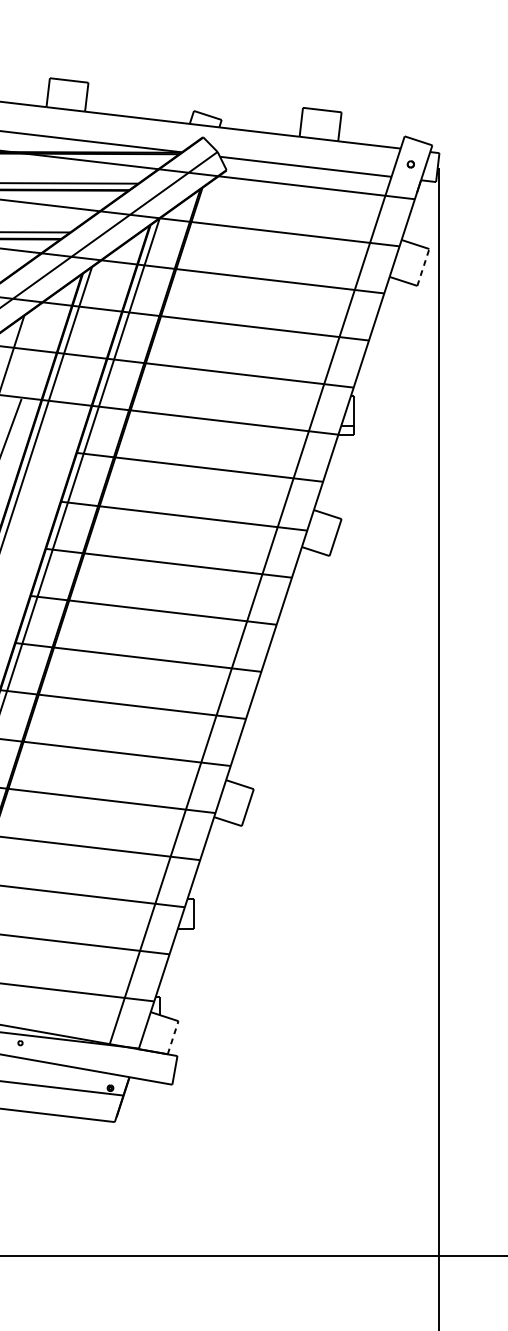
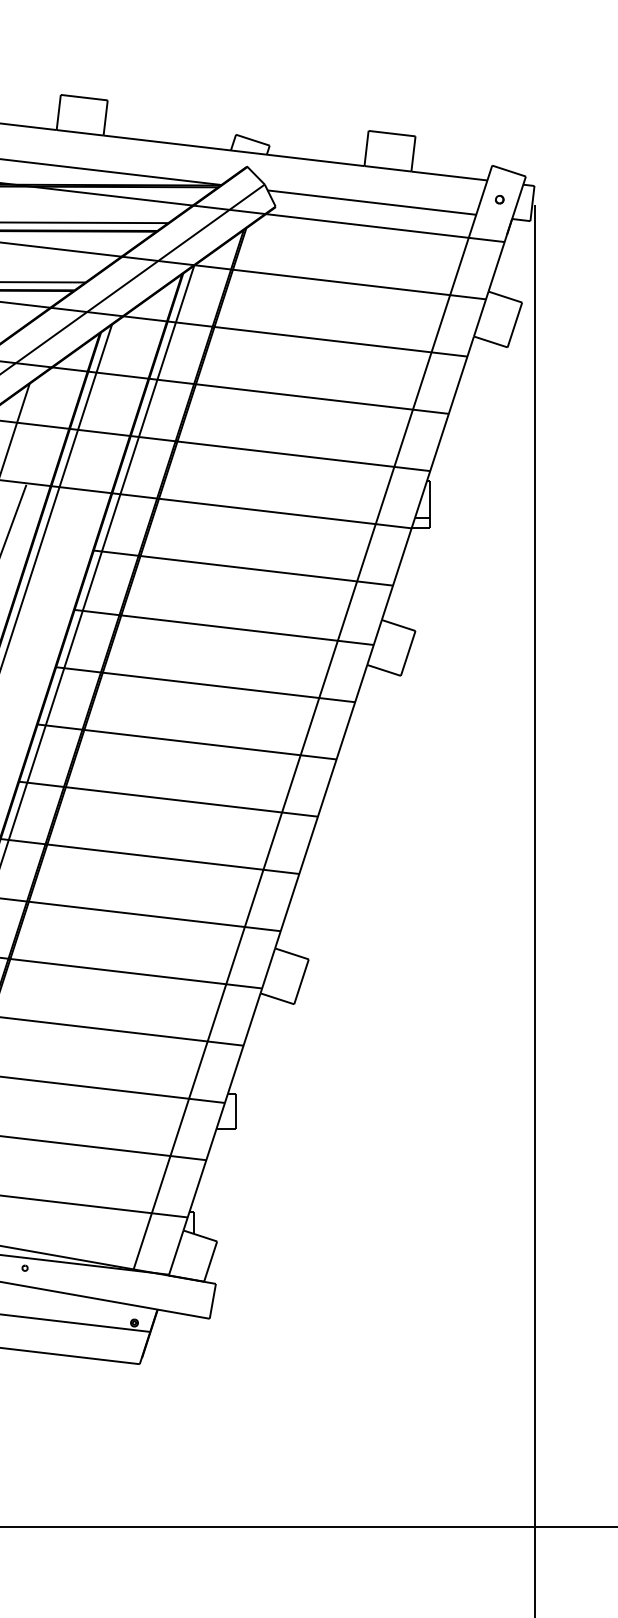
line: (423, 267) -> (514, 325), dashed -> solid
line: (172, 1037) -> (210, 1261), dashed -> solid

